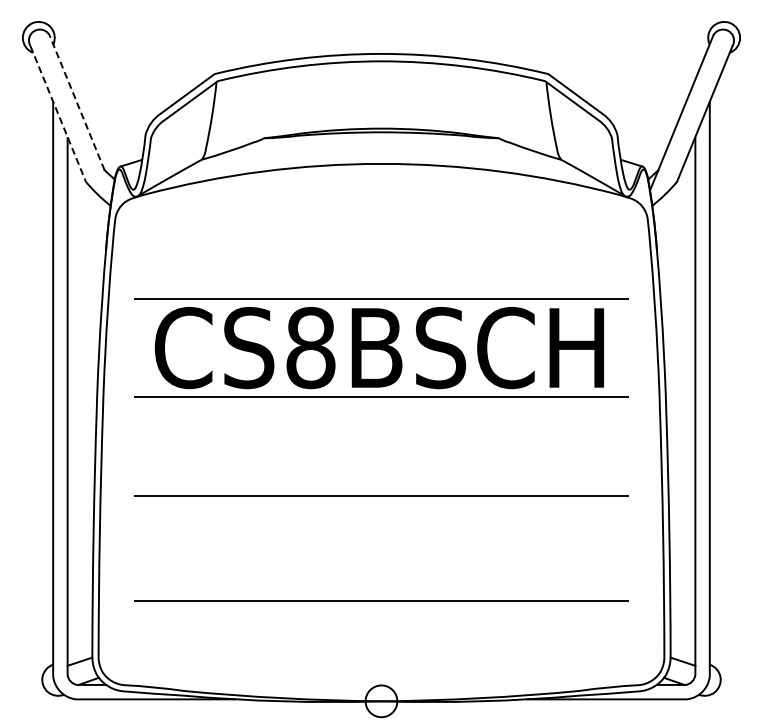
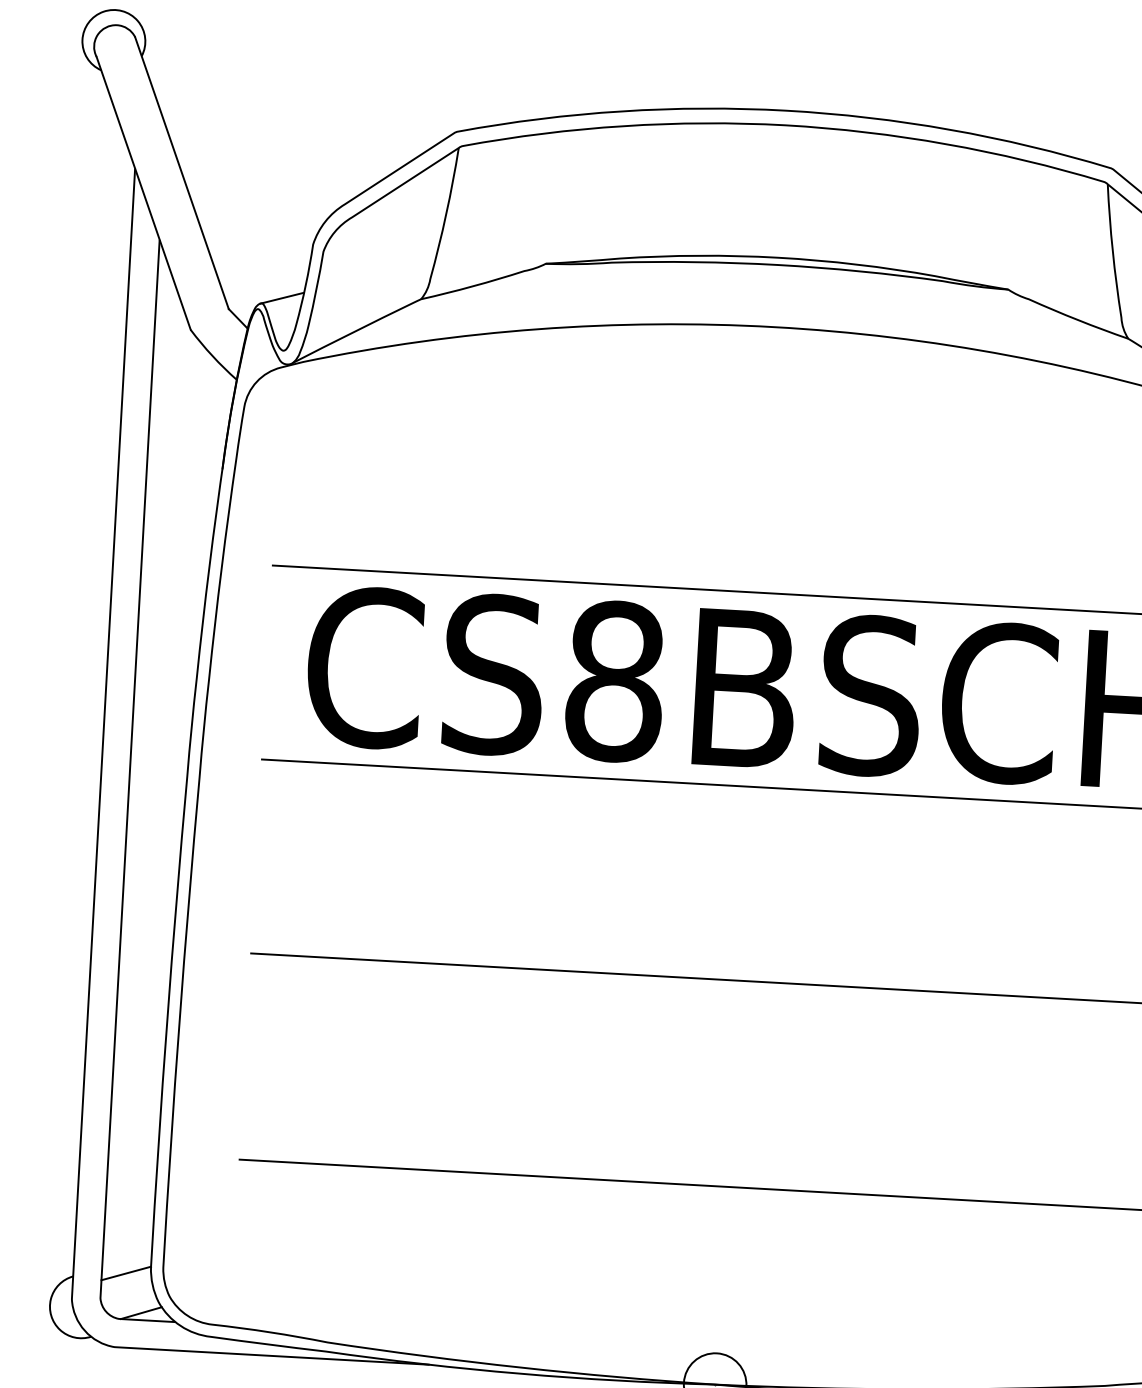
line: (77, 102) -> (182, 172), dashed -> solid
line: (58, 114) -> (144, 194), dashed -> solid

